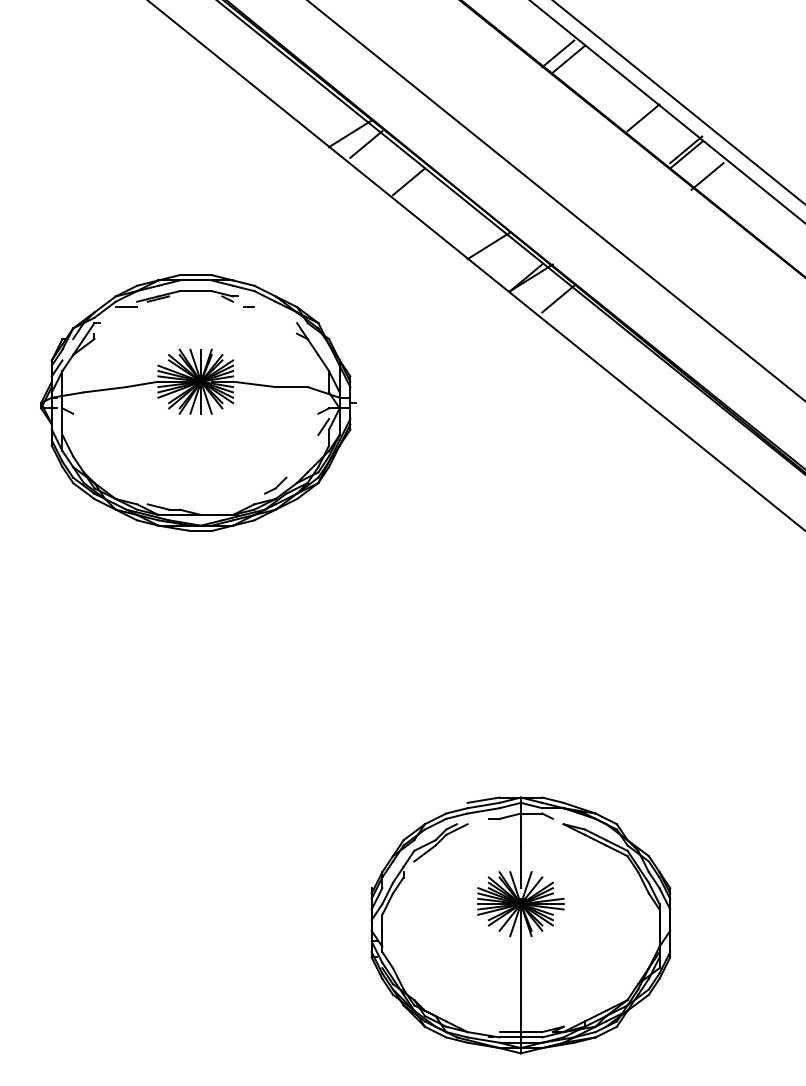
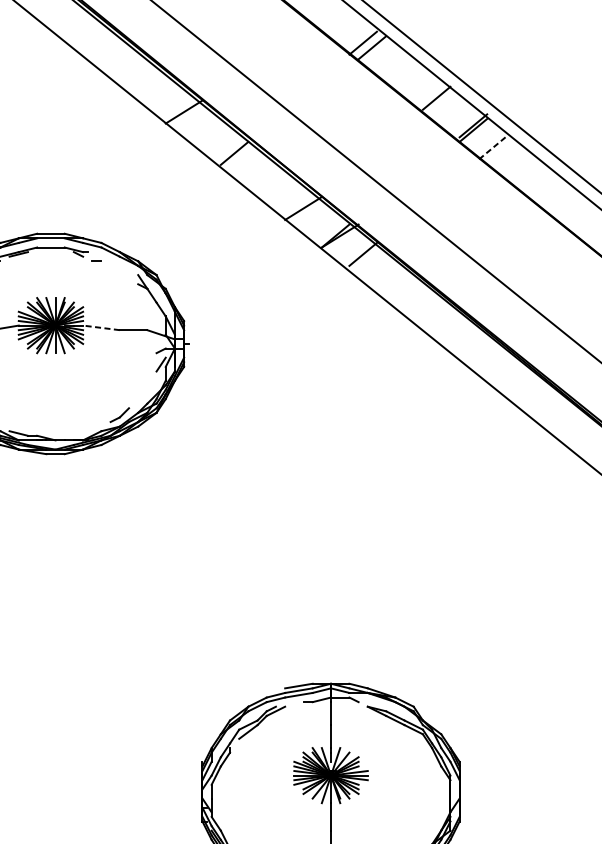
line: (366, 144) -> (198, 121), removed
line: (707, 176) -> (491, 148), solid -> dashed
line: (253, 384) -> (100, 327), solid -> dashed

